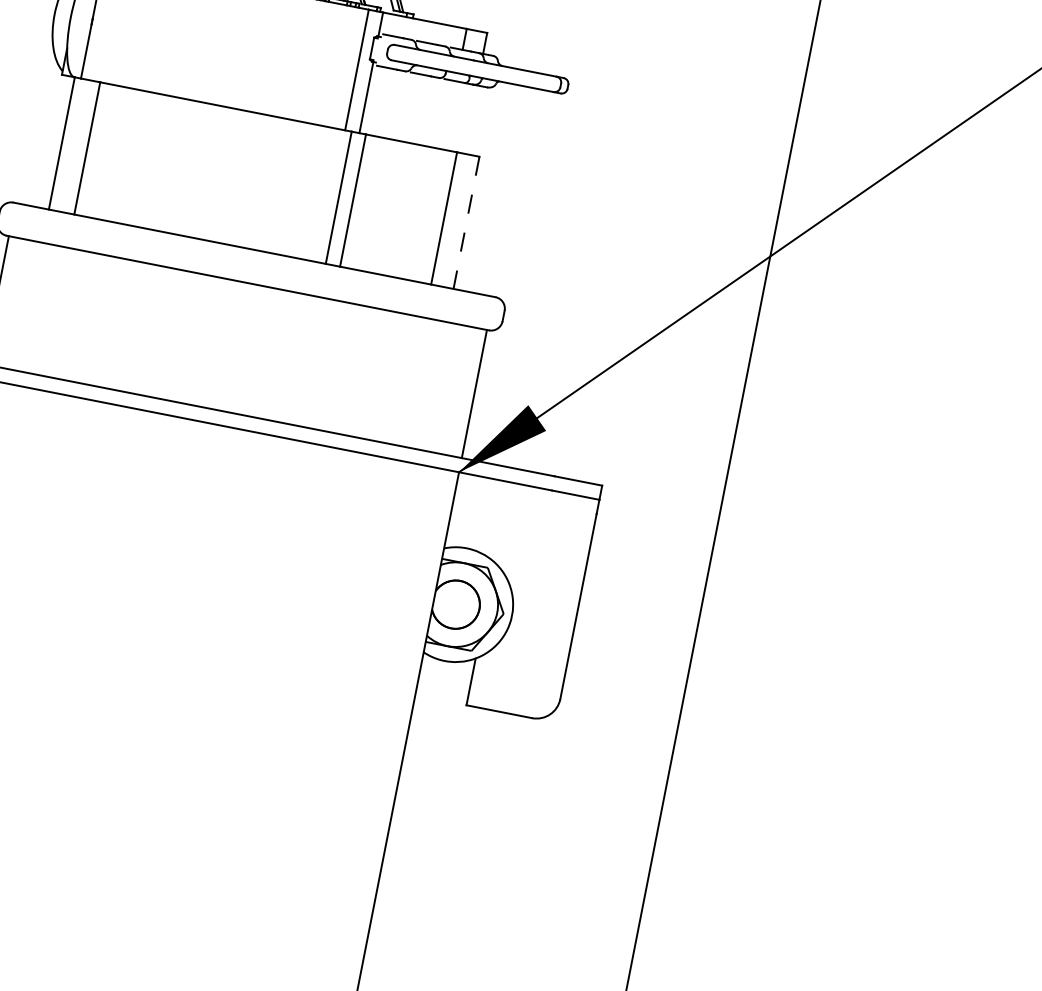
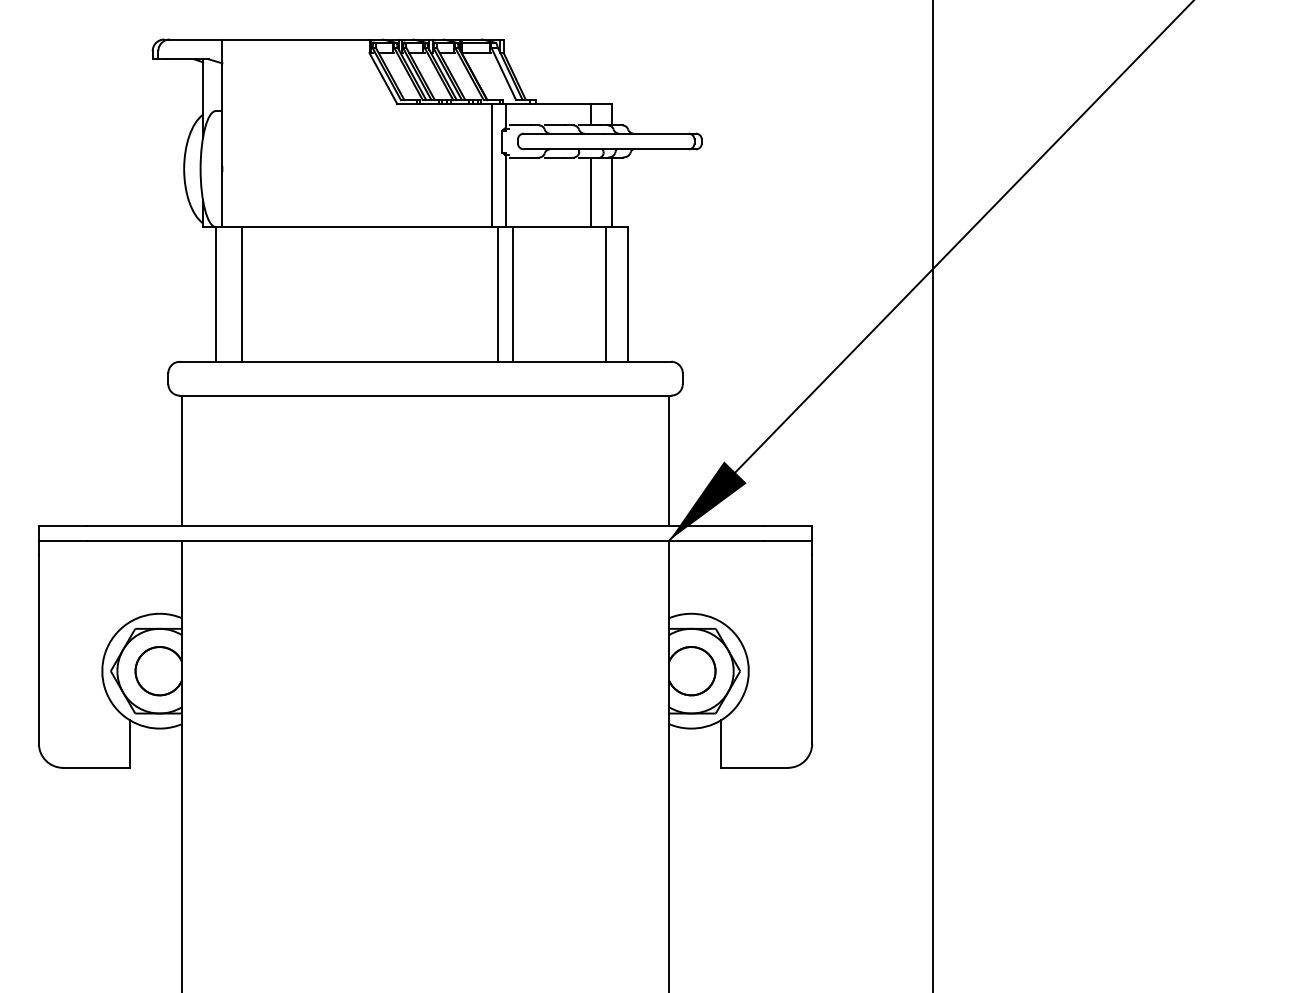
line: (449, 115) -> (591, 192), added
line: (470, 119) -> (612, 192), added
line: (466, 222) -> (628, 294), dashed -> solid

